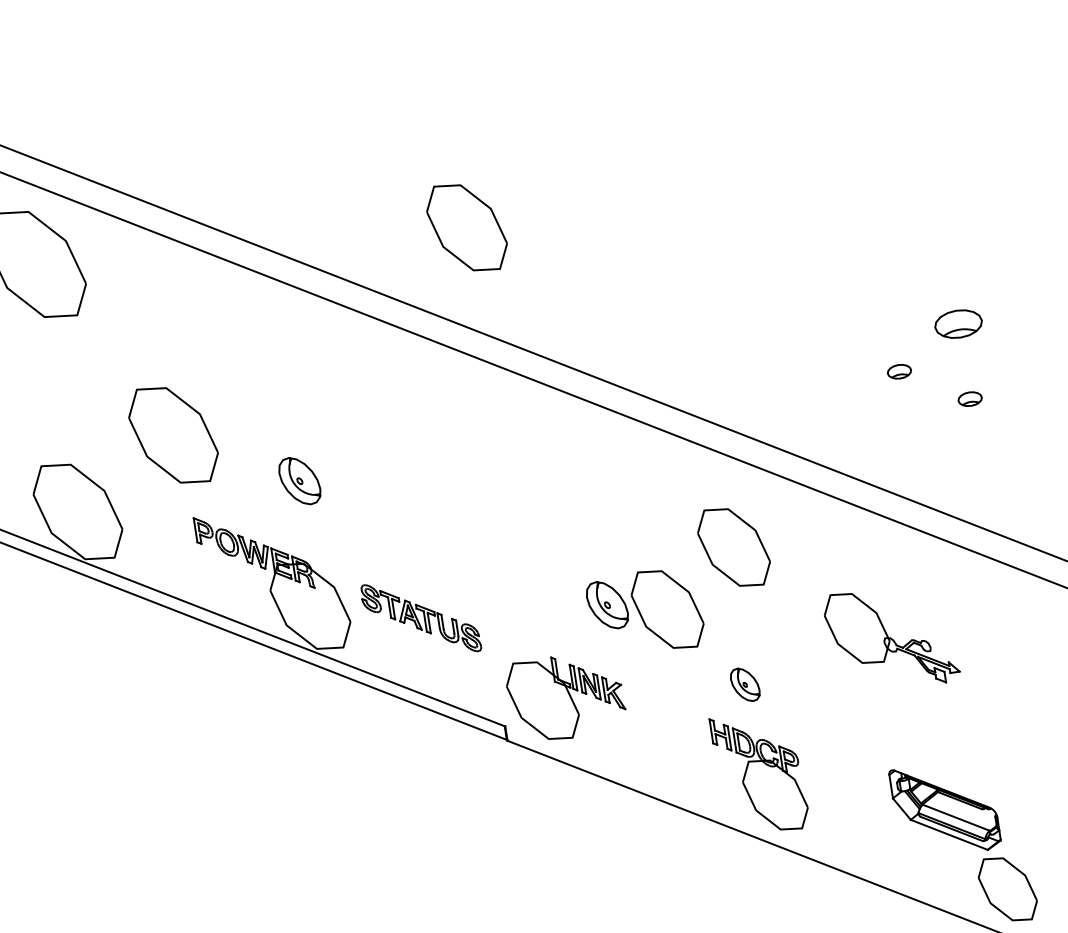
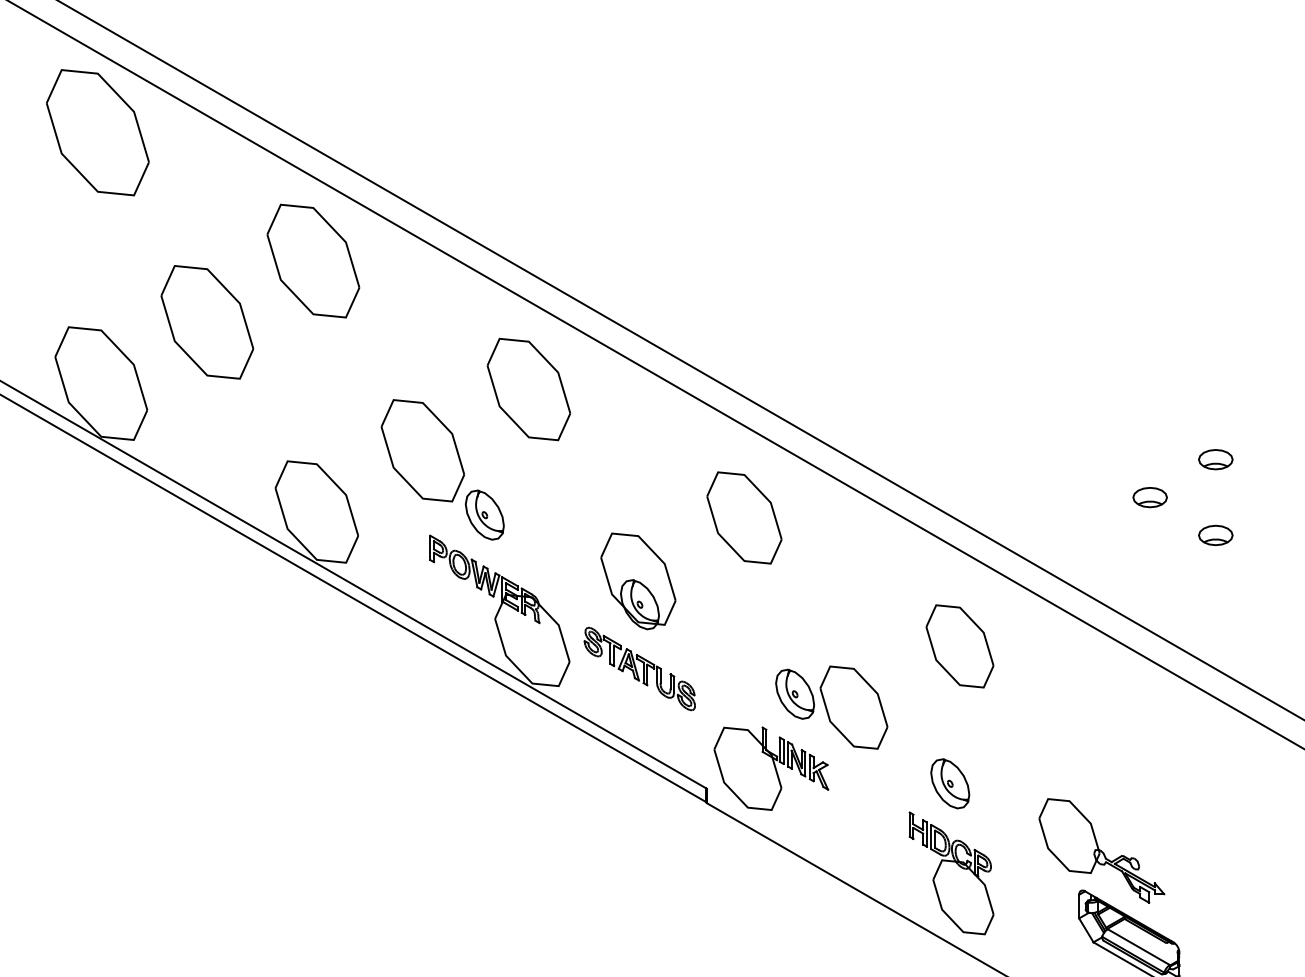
part: (467, 227) -> (744, 517), moved
part: (958, 324) -> (1215, 459), size x0.71
part: (268, 358) -> (528, 389), added
part: (898, 371) -> (1149, 497), size x1.43
part: (969, 399) -> (1215, 535), size x1.43
part: (299, 480) -> (484, 514), moved
part: (406, 532) -> (638, 581), added
part: (645, 612) -> (831, 707), moved
part: (891, 637) -> (1101, 850), moved
part: (745, 684) -> (950, 783), size x1.43

